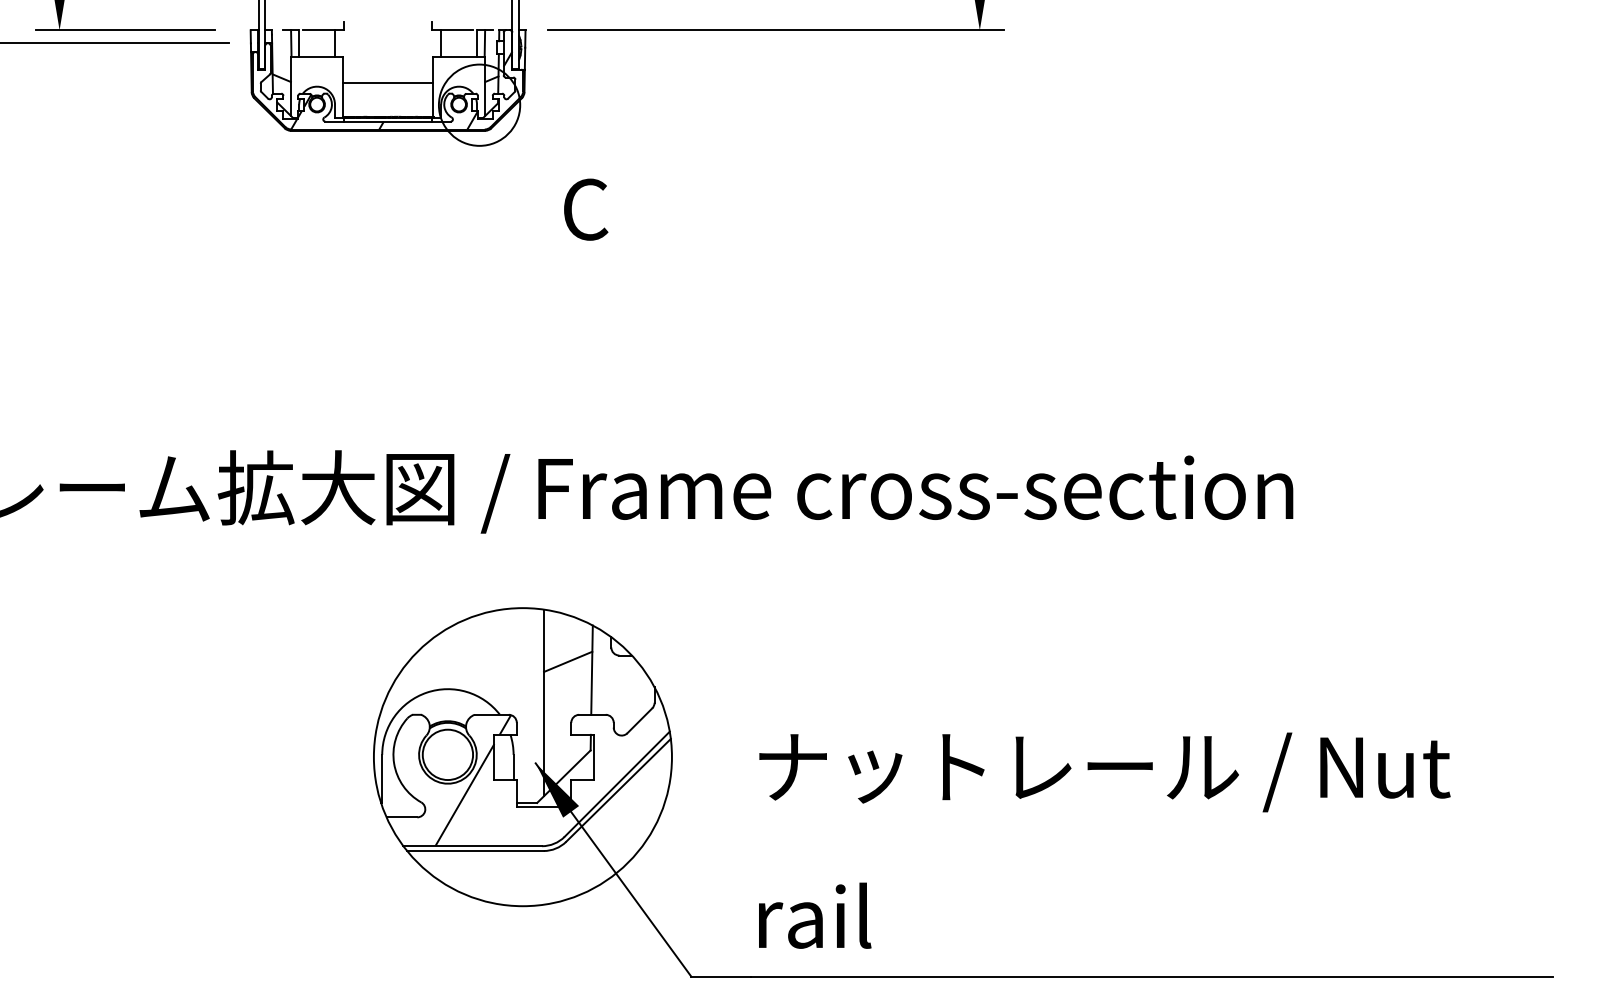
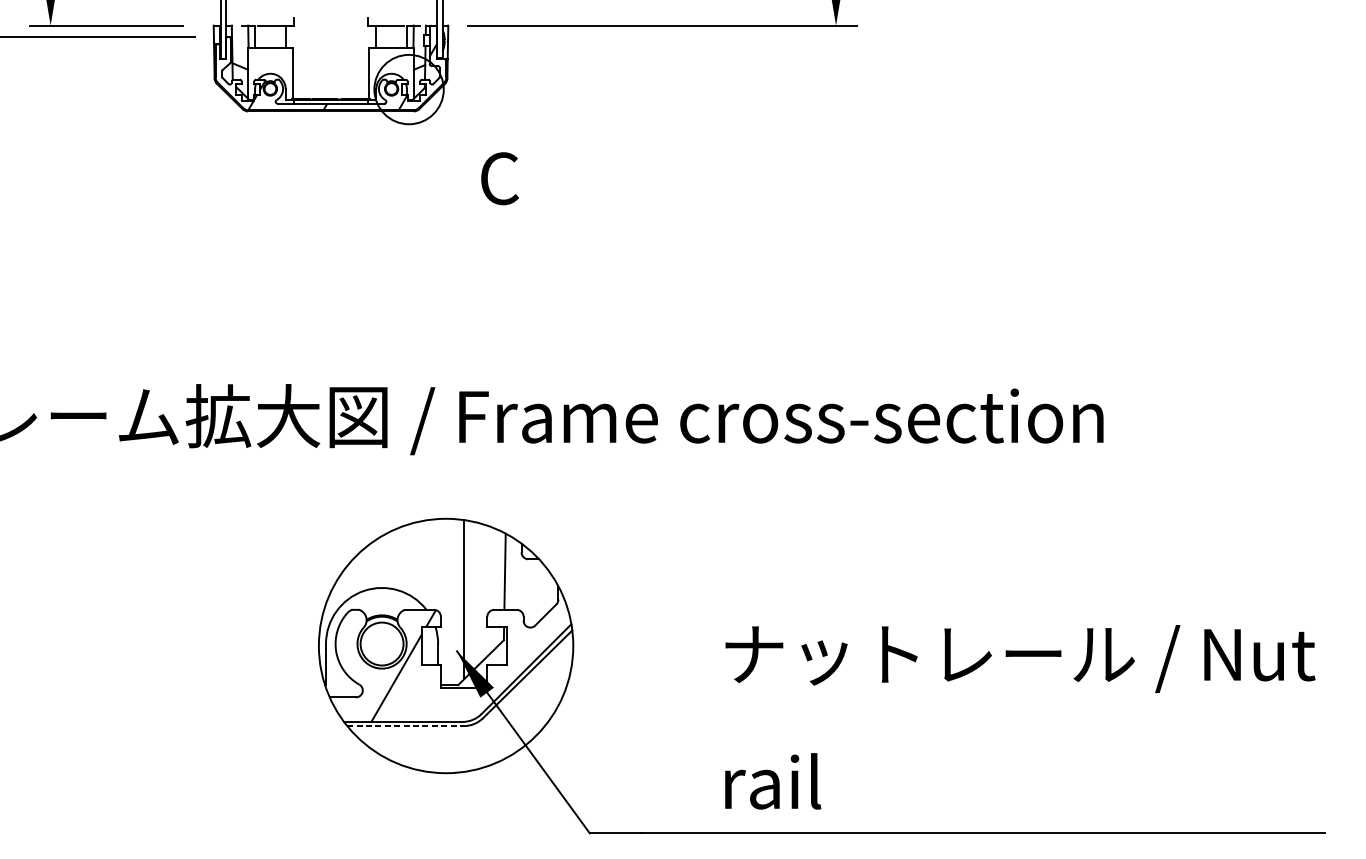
line: (387, 82) -> (330, 70), removed
line: (568, 661) -> (484, 564), removed
text: (1104, 840) -> (1020, 717), moved
line: (475, 851) -> (405, 726), solid -> dashed

